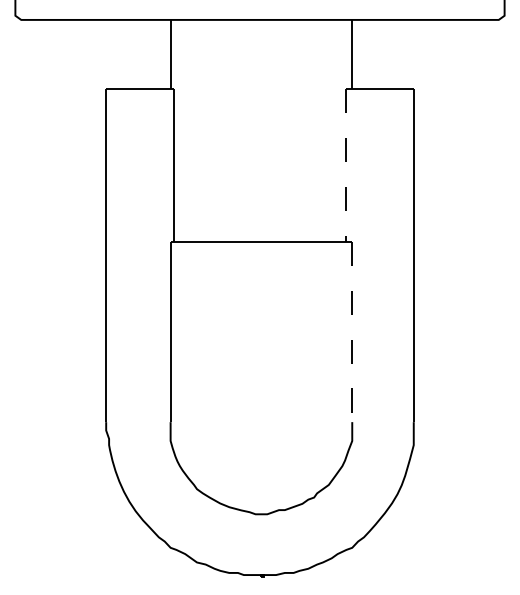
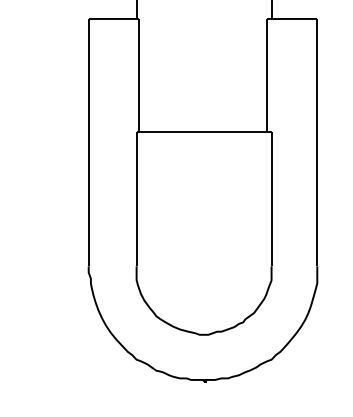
line: (346, 166) -> (267, 76), dashed -> solid
line: (352, 332) -> (271, 199), dashed -> solid

